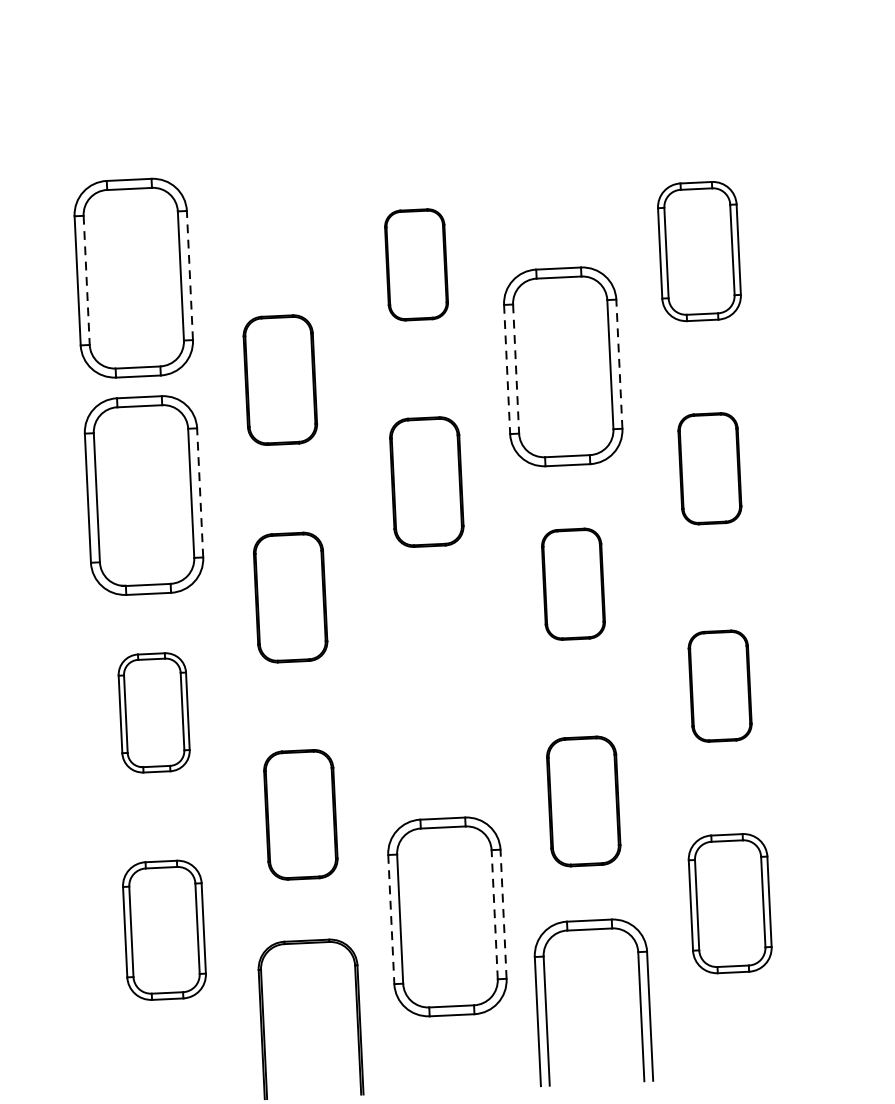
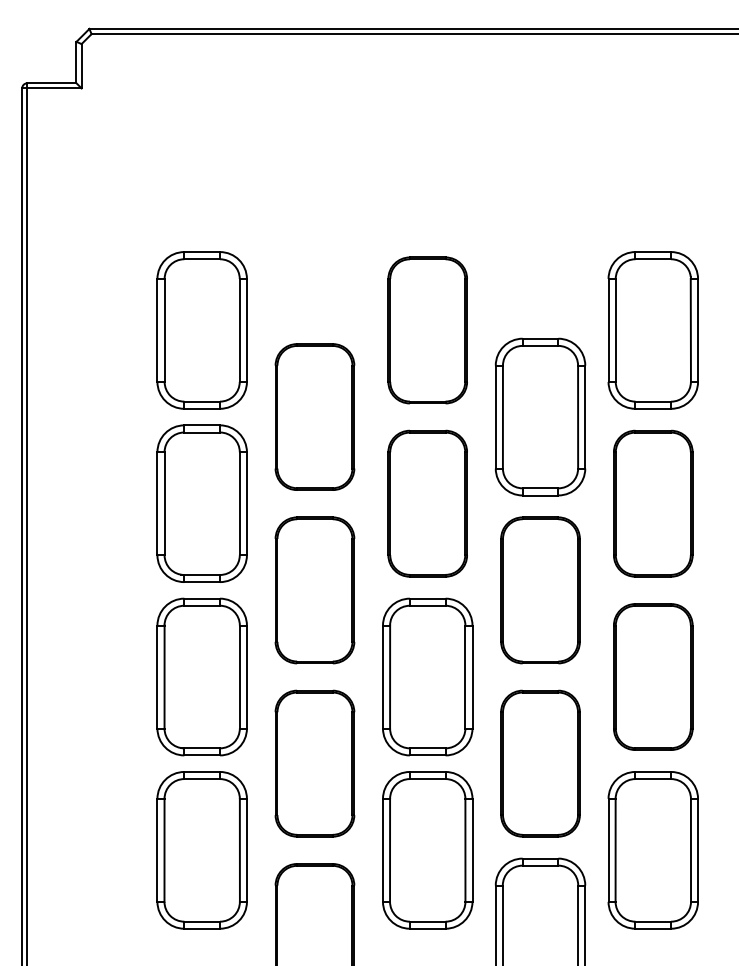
part: (698, 251) -> (652, 330), size x1.43
part: (416, 264) -> (427, 330), size x1.67
line: (189, 274) -> (246, 329), dashed -> solid
line: (86, 280) -> (164, 330), dashed -> solid
line: (619, 363) -> (585, 416), dashed -> solid
line: (515, 369) -> (502, 417), dashed -> solid
line: (506, 370) -> (495, 417), dashed -> solid
part: (279, 379) -> (314, 416), size x1.43
part: (710, 468) -> (653, 503), size x1.67
part: (426, 481) -> (427, 503), size x1.43
line: (199, 492) -> (246, 503), dashed -> solid
part: (573, 584) -> (540, 590), size x1.67
part: (290, 597) -> (314, 590), size x1.43
part: (720, 685) -> (653, 676), size x1.67
part: (436, 698) -> (427, 676), added
part: (153, 712) -> (201, 676), size x1.67
part: (583, 801) -> (540, 763), size x1.43
part: (300, 814) -> (314, 763), size x1.43
part: (729, 903) -> (652, 850), size x1.43
line: (494, 913) -> (465, 849), dashed -> solid
line: (503, 913) -> (472, 849), dashed -> solid
line: (391, 919) -> (383, 850), dashed -> solid
part: (163, 930) -> (201, 850), size x1.43

